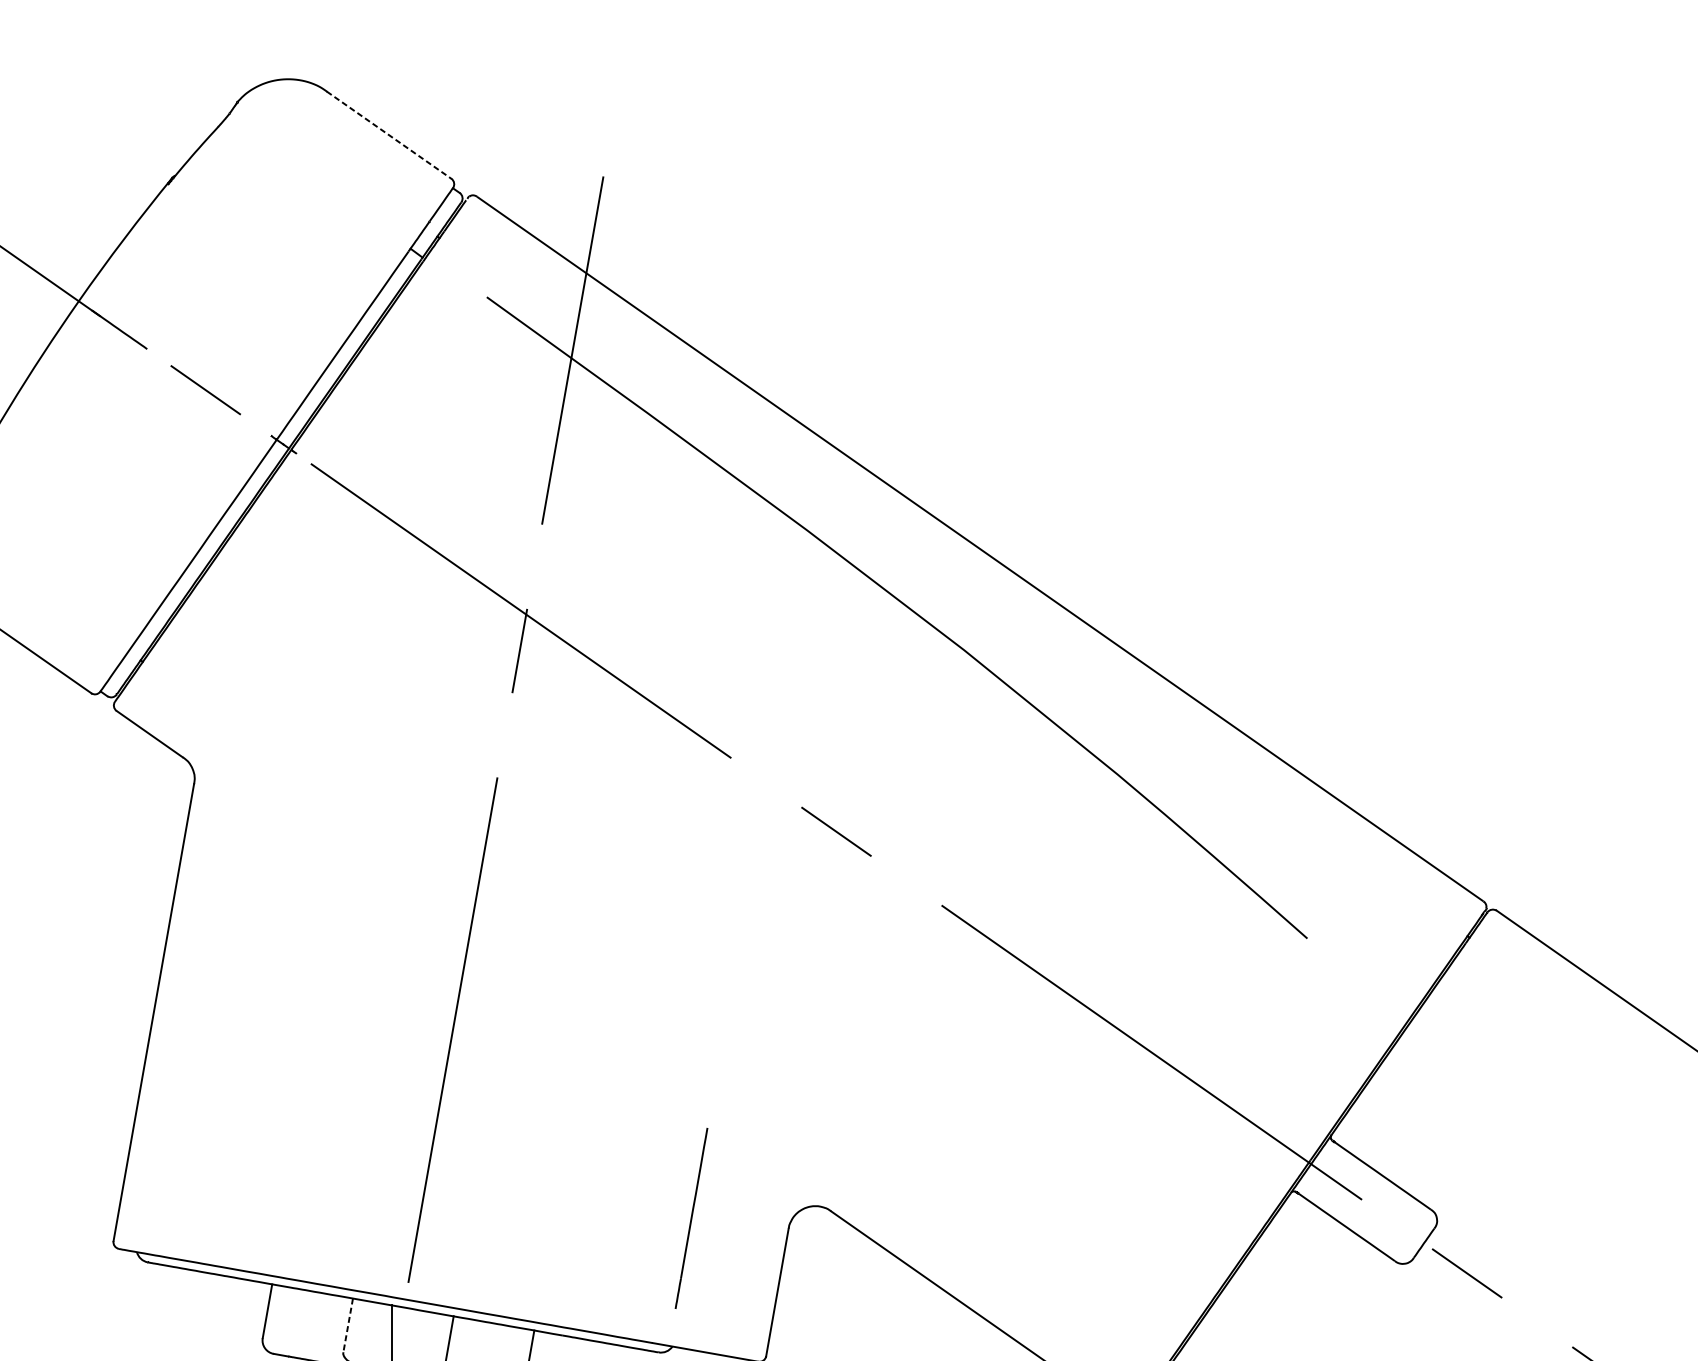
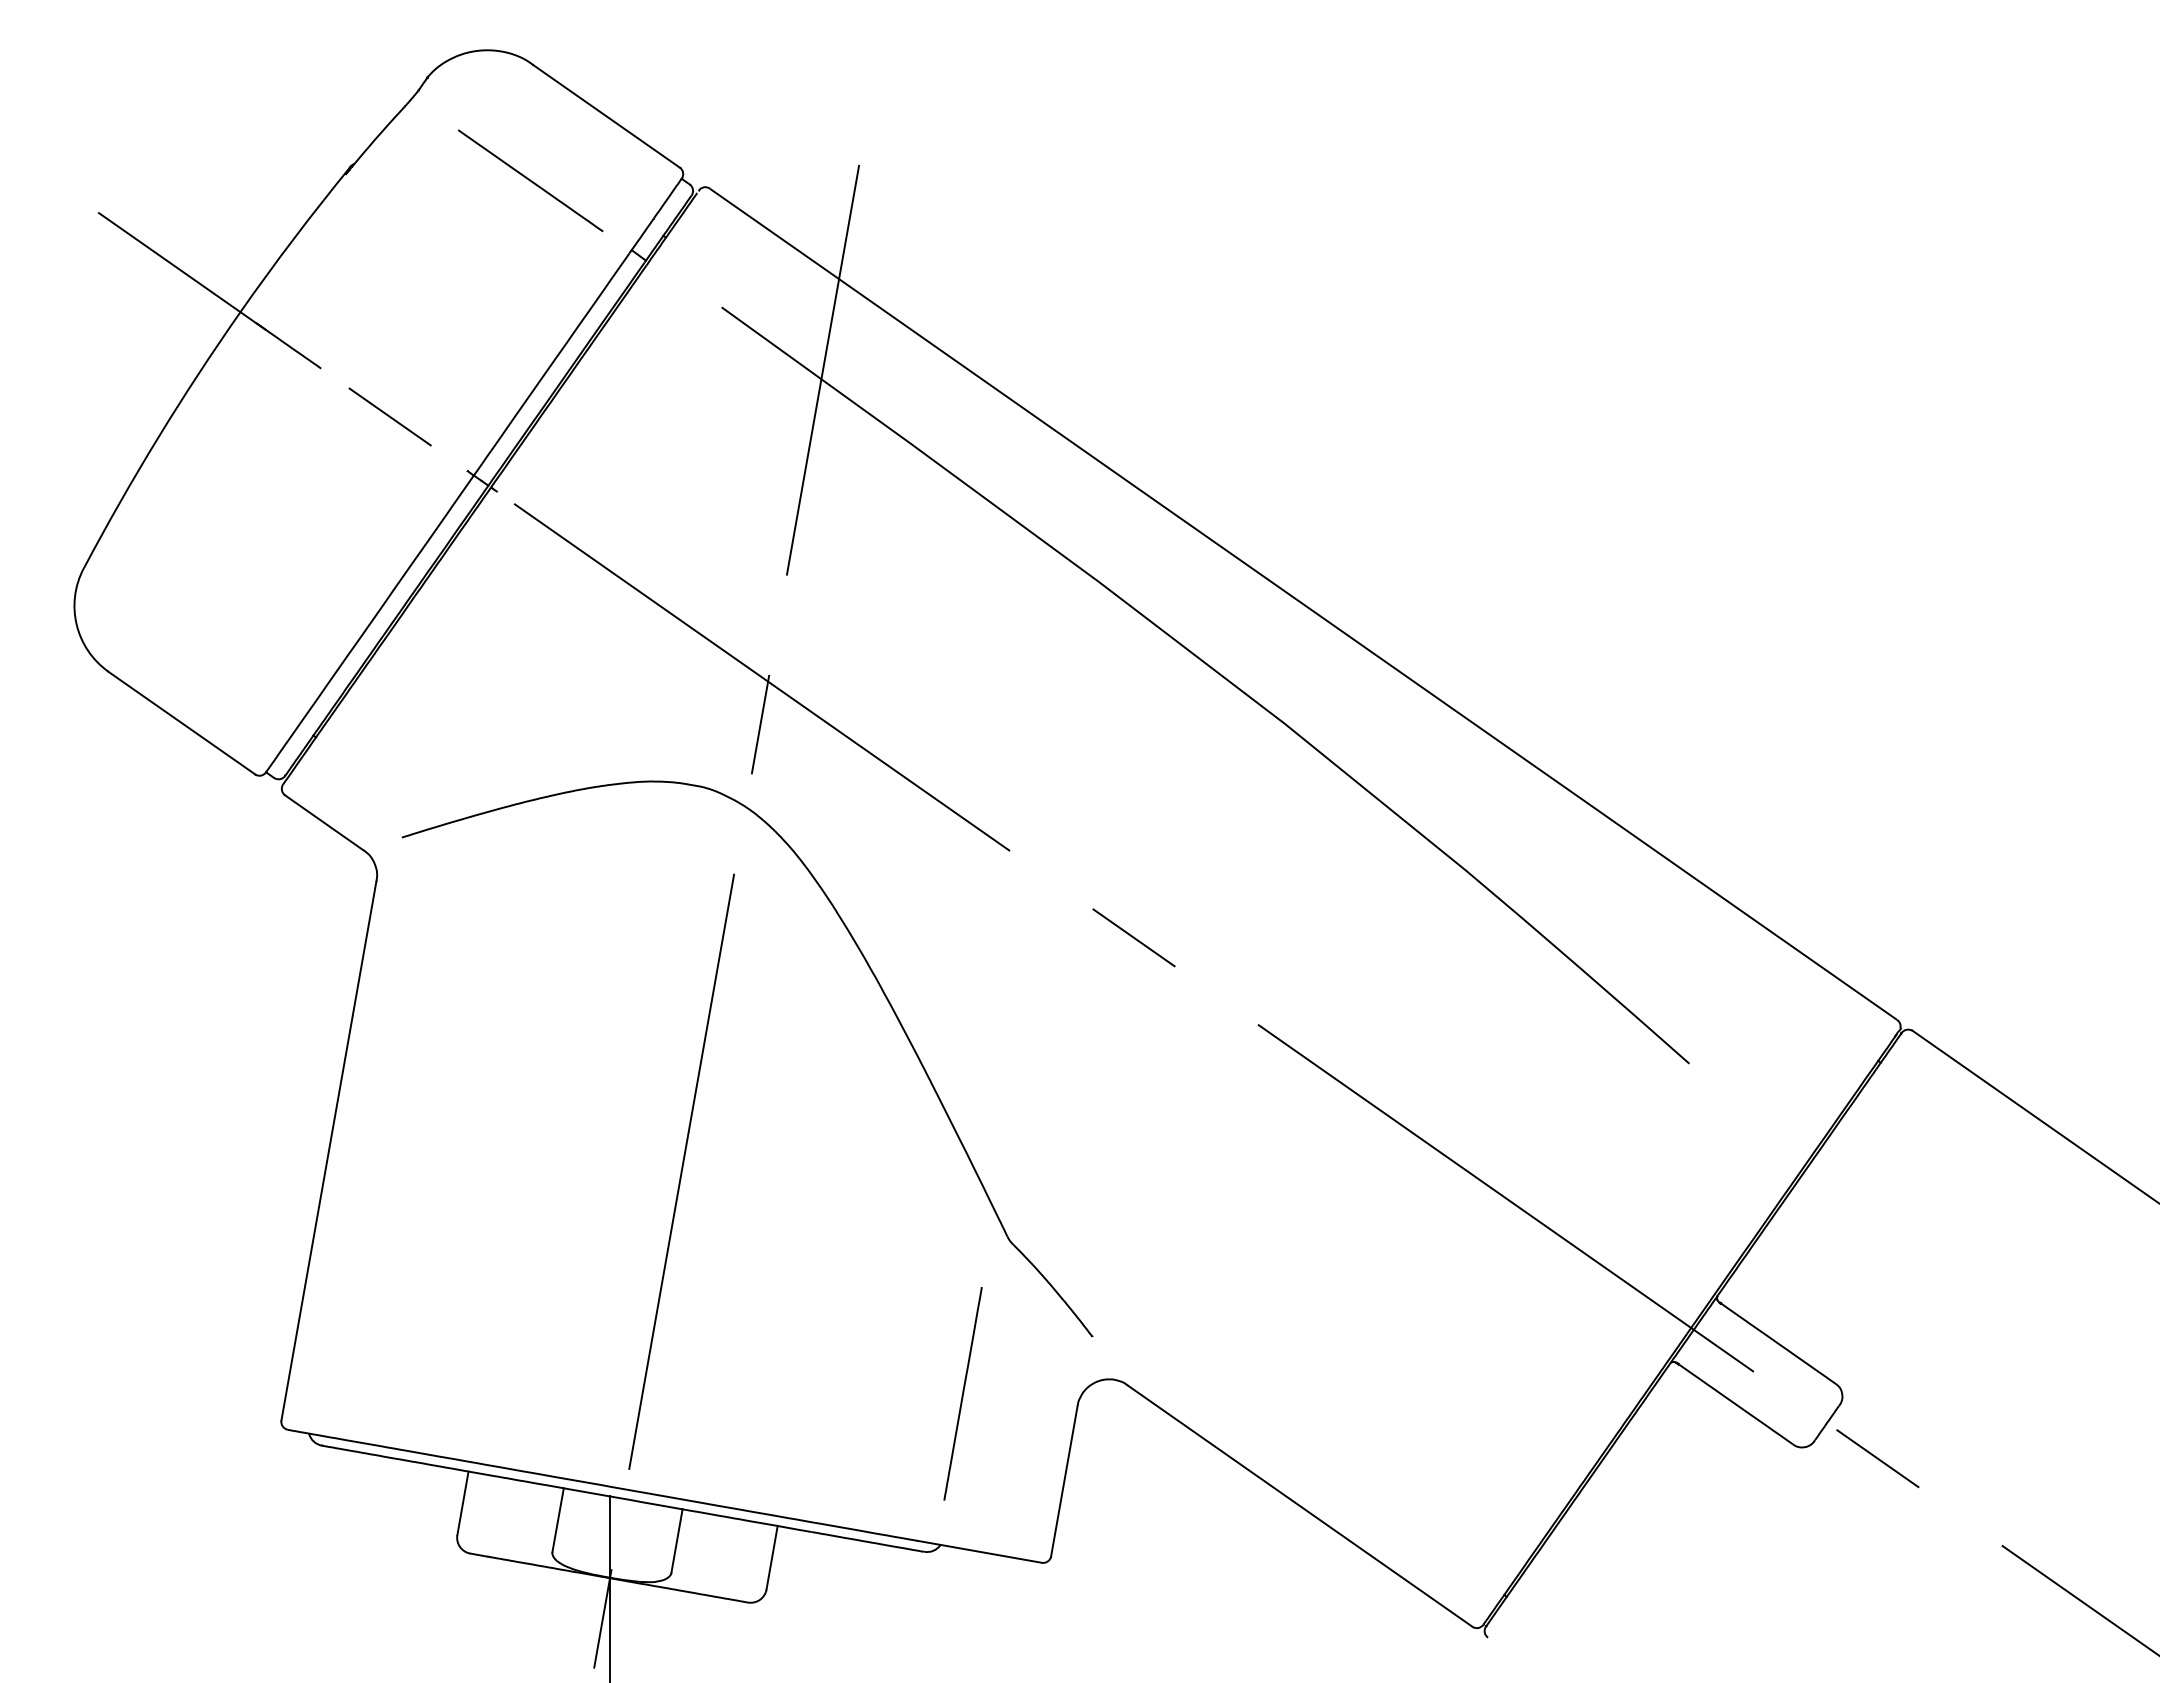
line: (389, 135) -> (606, 116), dashed -> solid
line: (324, 189) -> (530, 180), added
part: (618, 870) -> (877, 983), added
line: (348, 1325) -> (558, 1520), dashed -> solid

